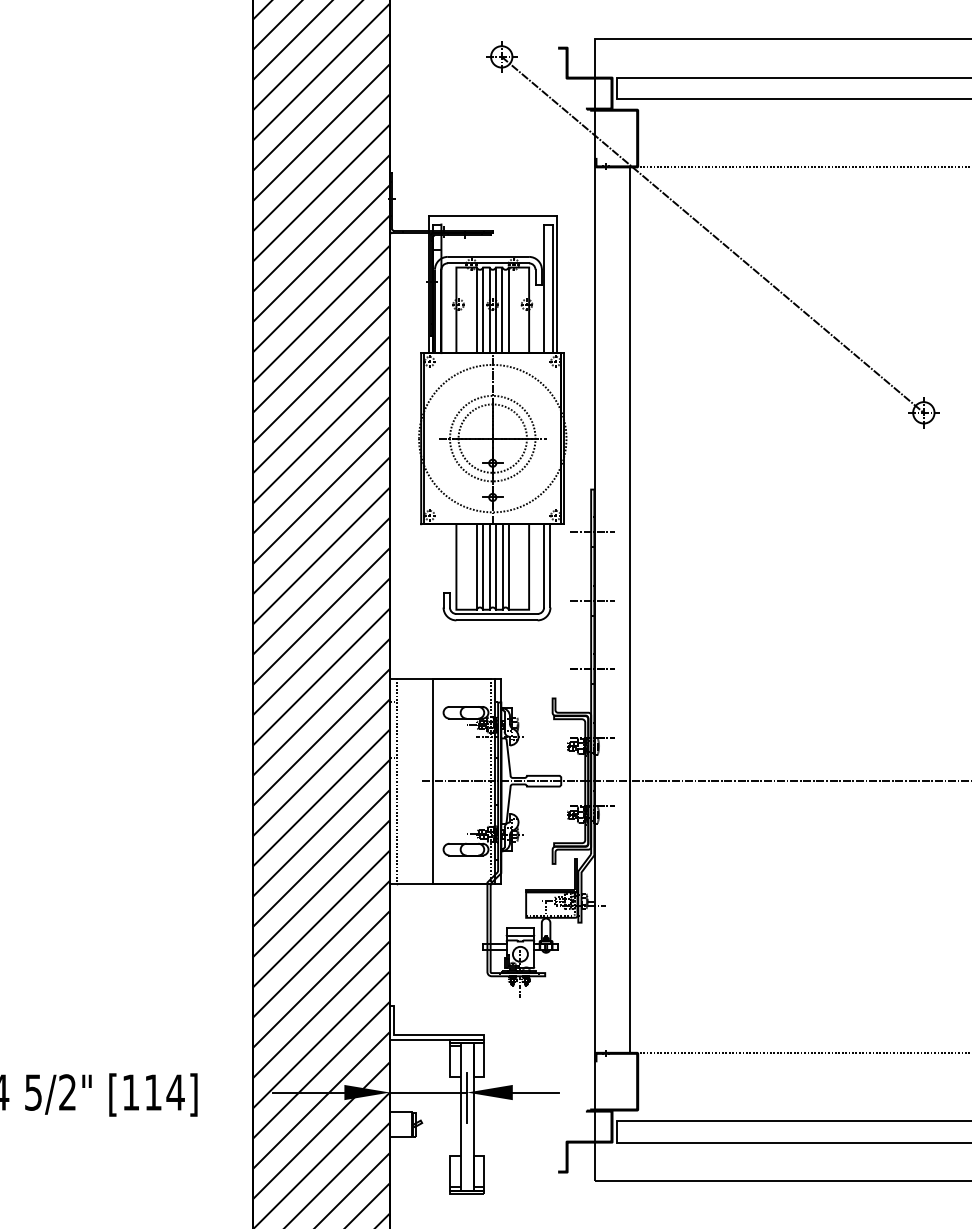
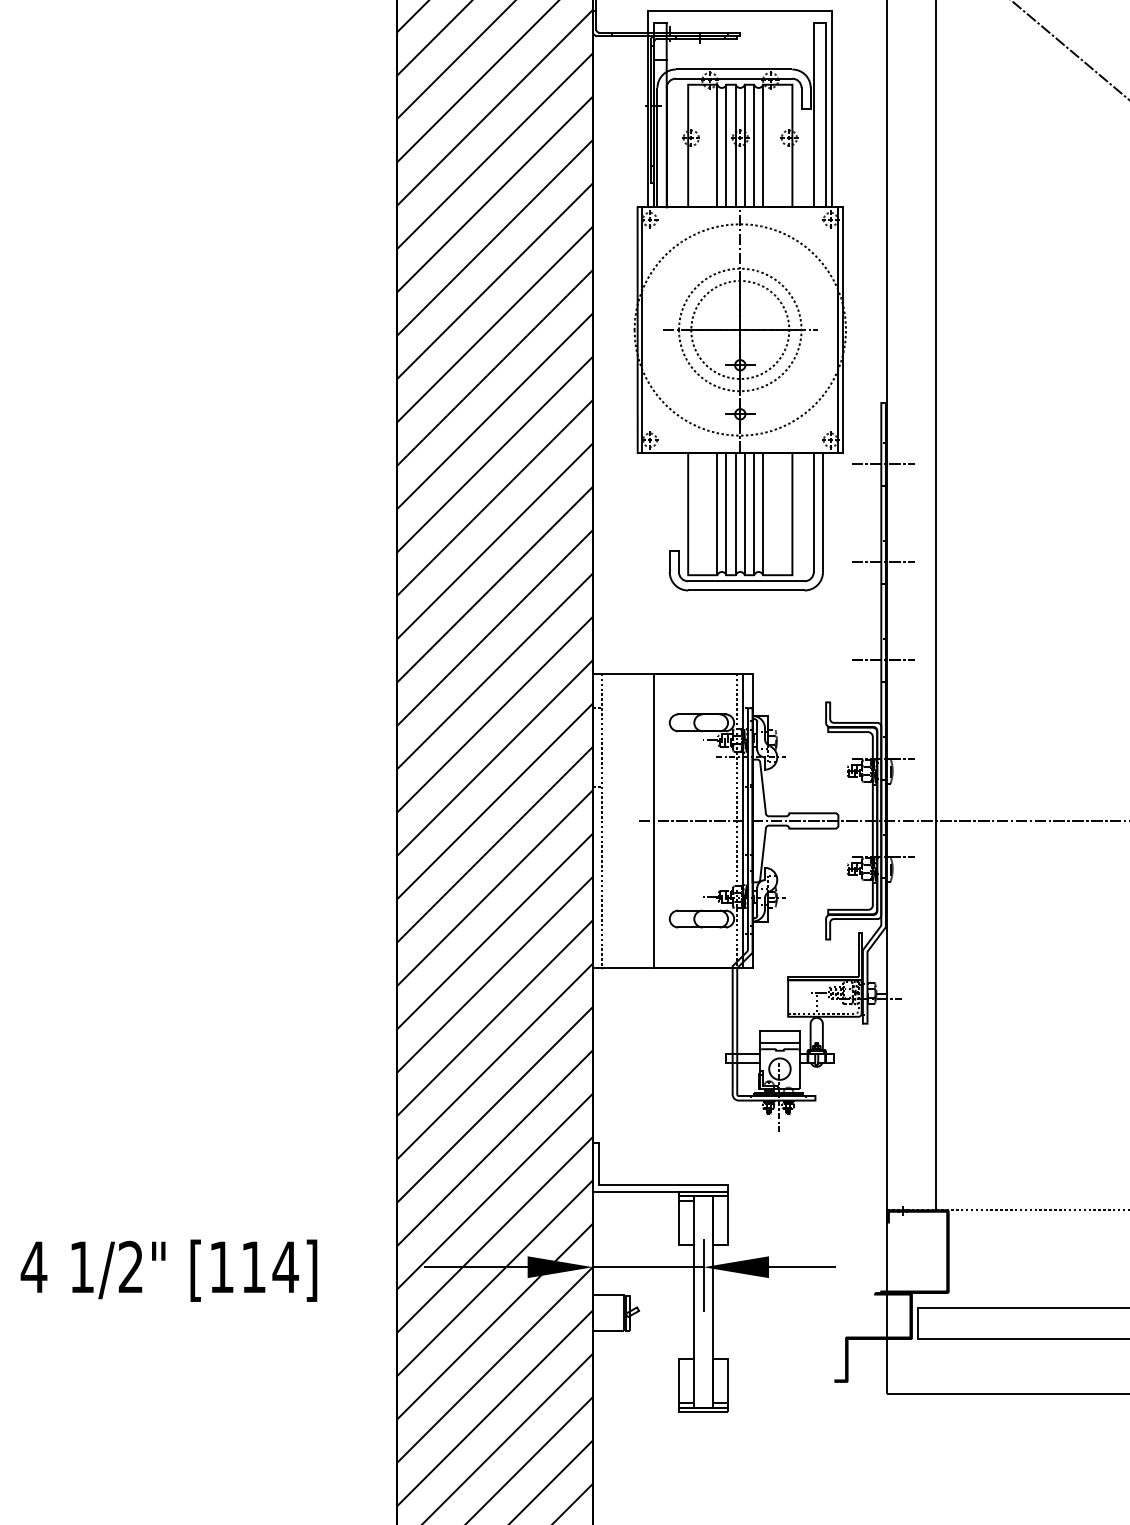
text: (33, 1092) -> (82, 1267), 5/2" -> 1/2"

